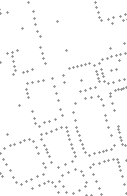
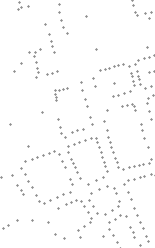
part: (42, 55) -> (51, 43), moved
part: (34, 88) -> (60, 93), size x0.6
part: (93, 100) -> (128, 107), size x0.6

